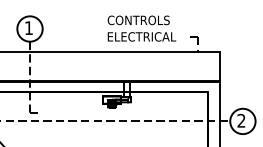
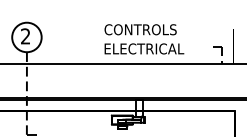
text: (28, 27) -> (25, 35), 1 -> 2
text: (141, 28) -> (143, 39), moved

